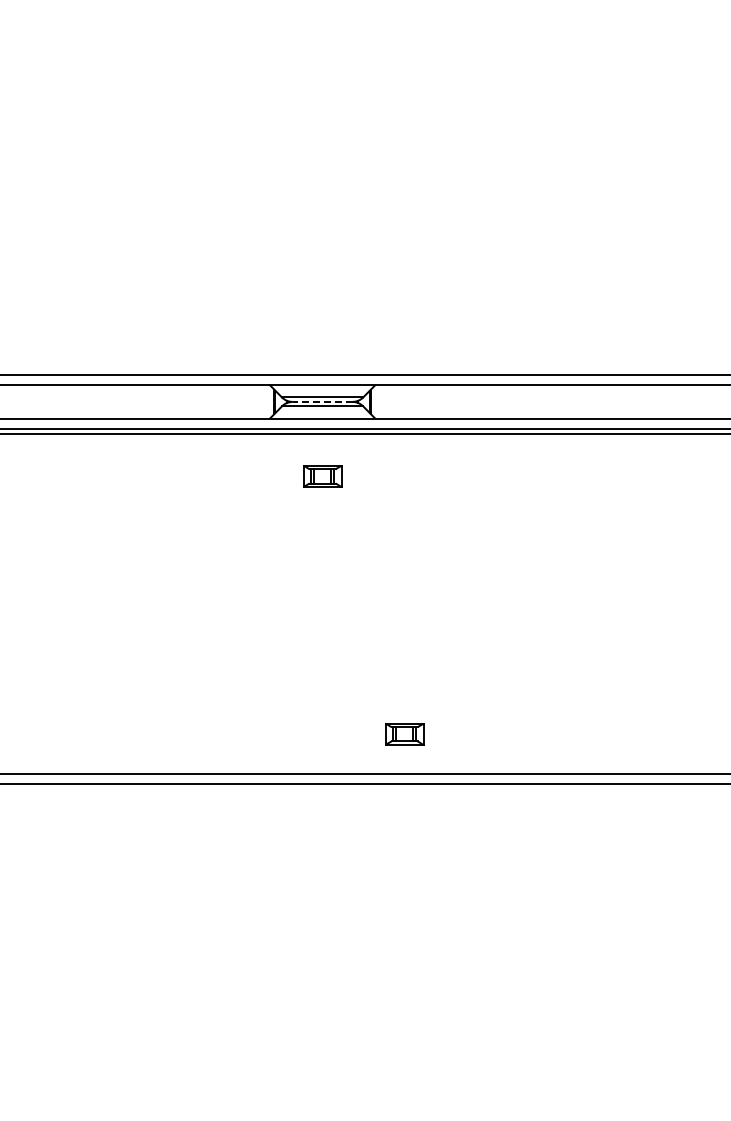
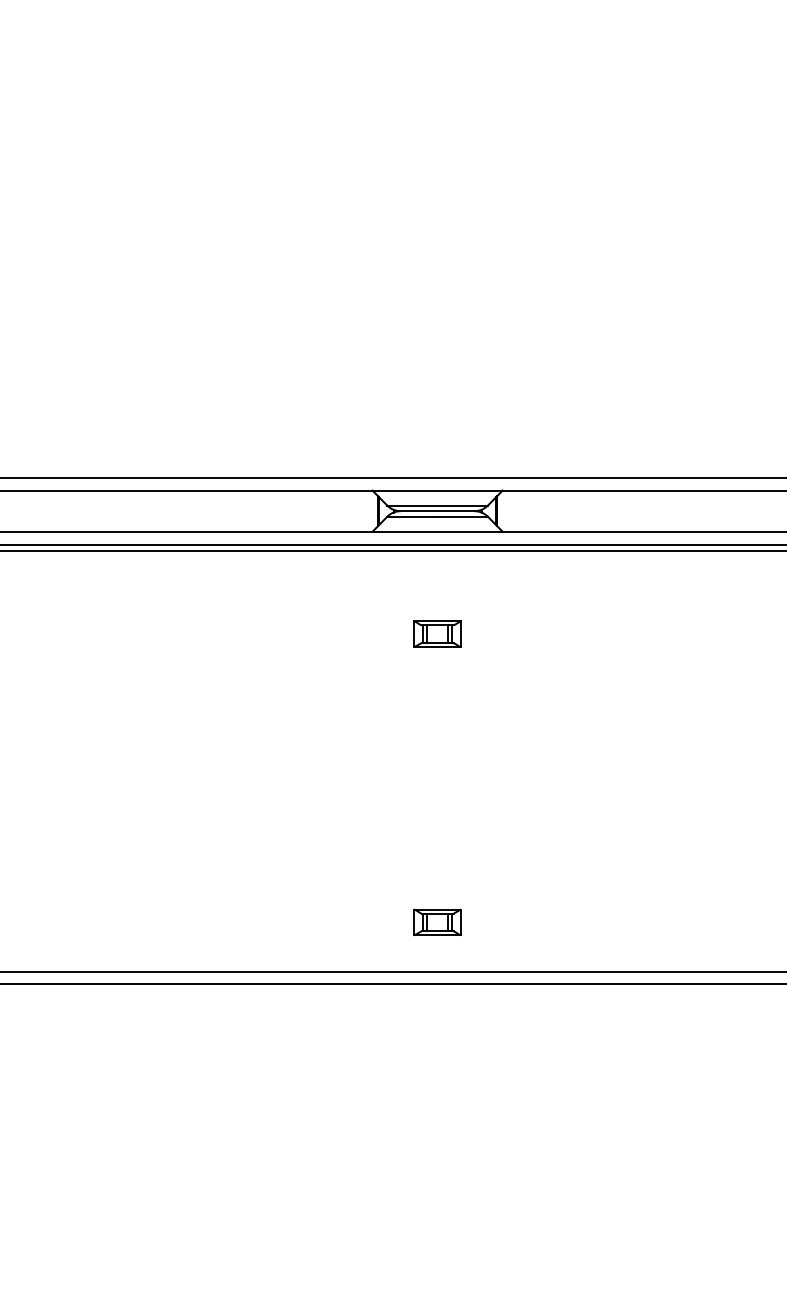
line: (322, 401) -> (437, 510), dashed -> solid
part: (322, 476) -> (437, 634), moved
part: (404, 734) -> (437, 922), moved

